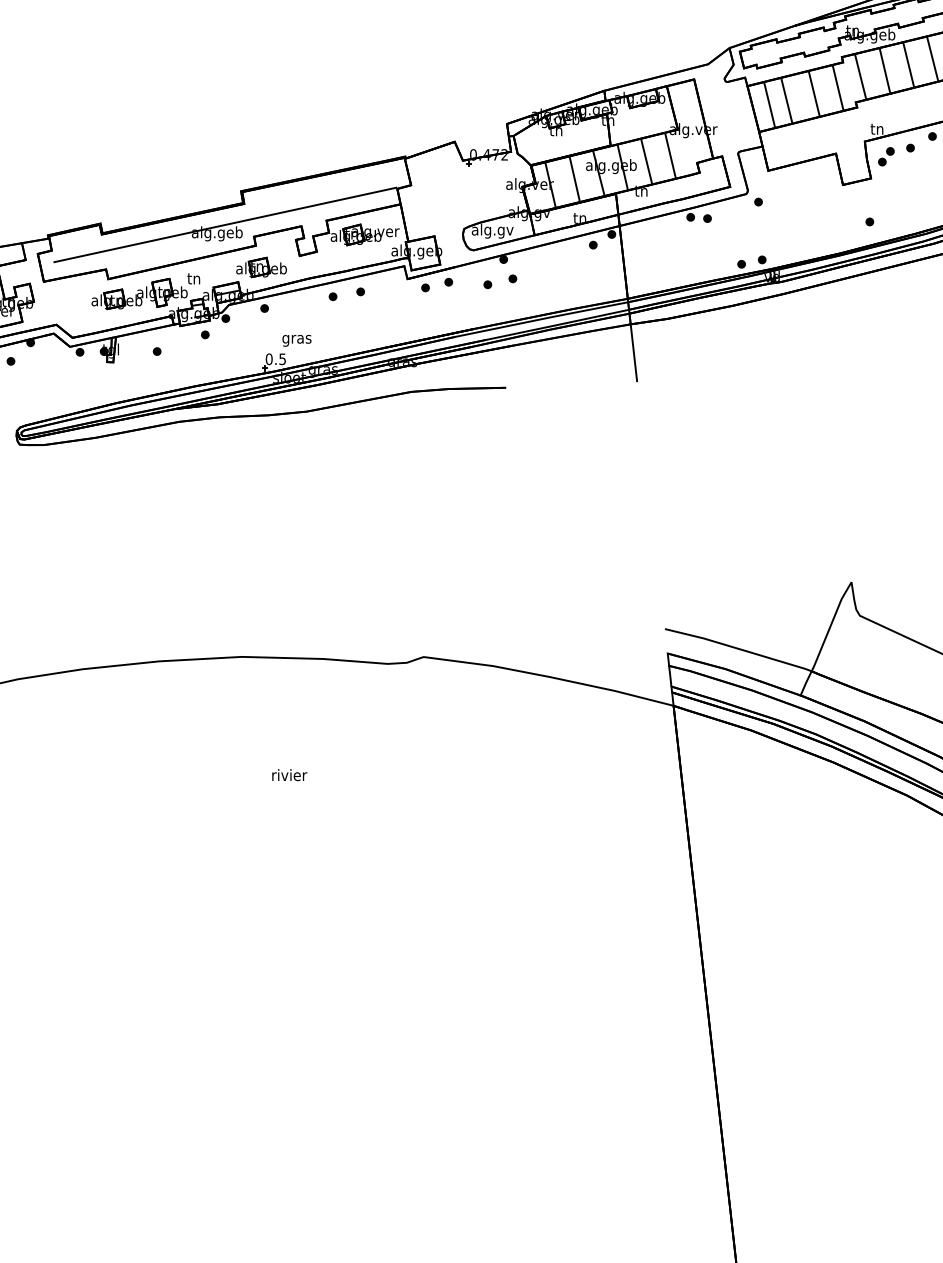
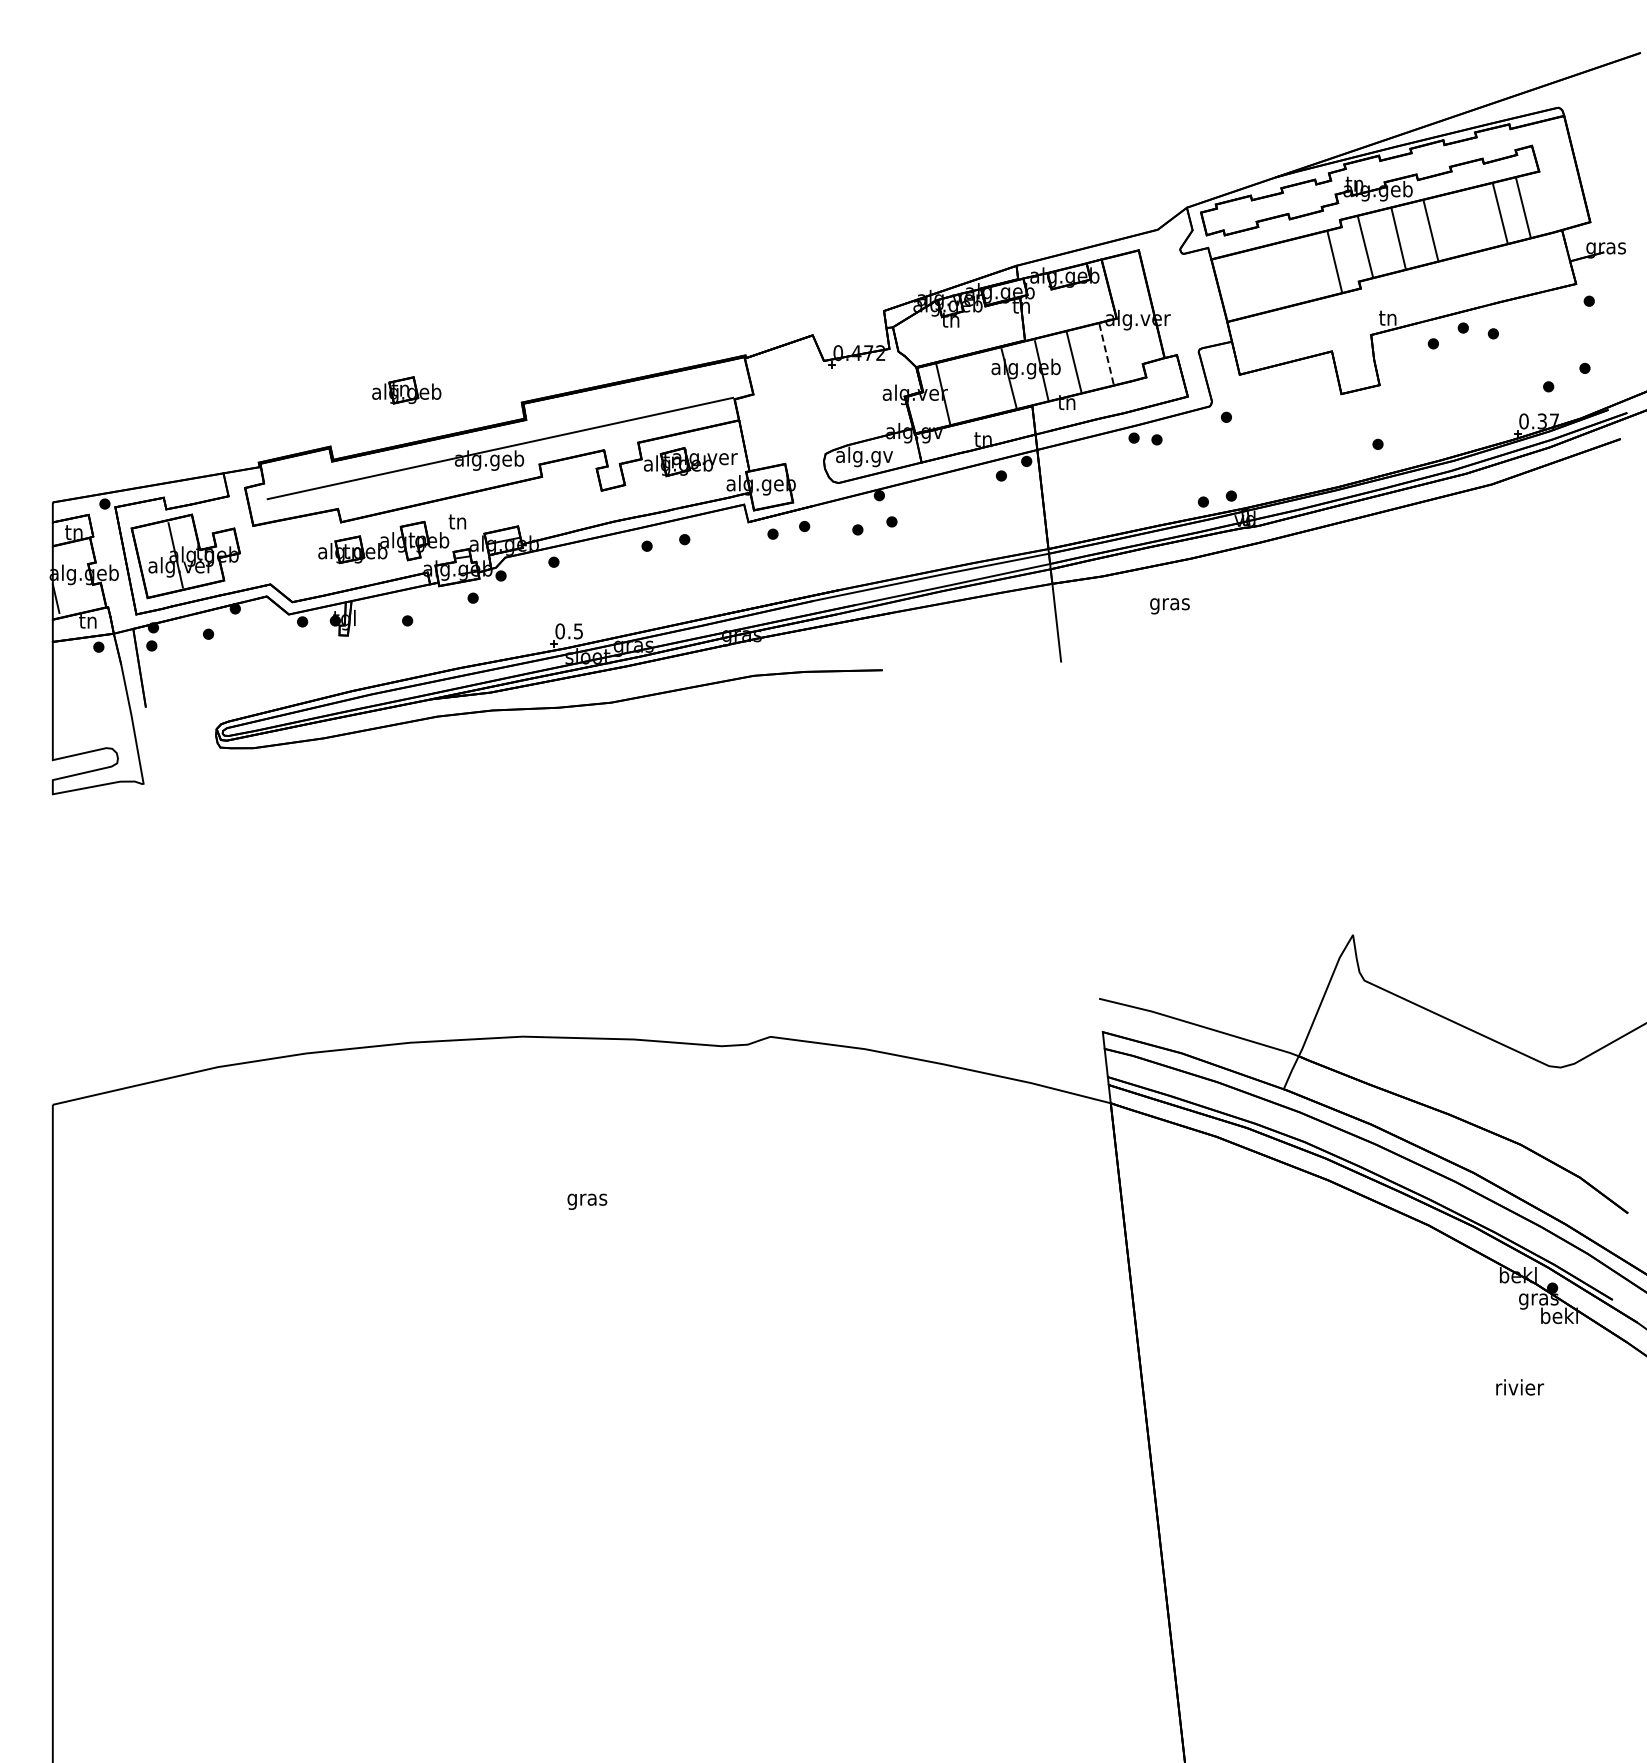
line: (932, 58) -> (1463, 222), removed
line: (814, 93) -> (1302, 269), removed
line: (786, 100) -> (1264, 278), removed
line: (769, 104) -> (1241, 284), removed
line: (670, 155) -> (1106, 354), solid -> dashed
part: (886, 156) -> (1400, 355), removed
line: (574, 179) -> (975, 386), removed
part: (261, 267) -> (406, 390), moved
text: (296, 340) -> (1169, 606), moved
text: (290, 776) -> (588, 1199), rivier -> gras

